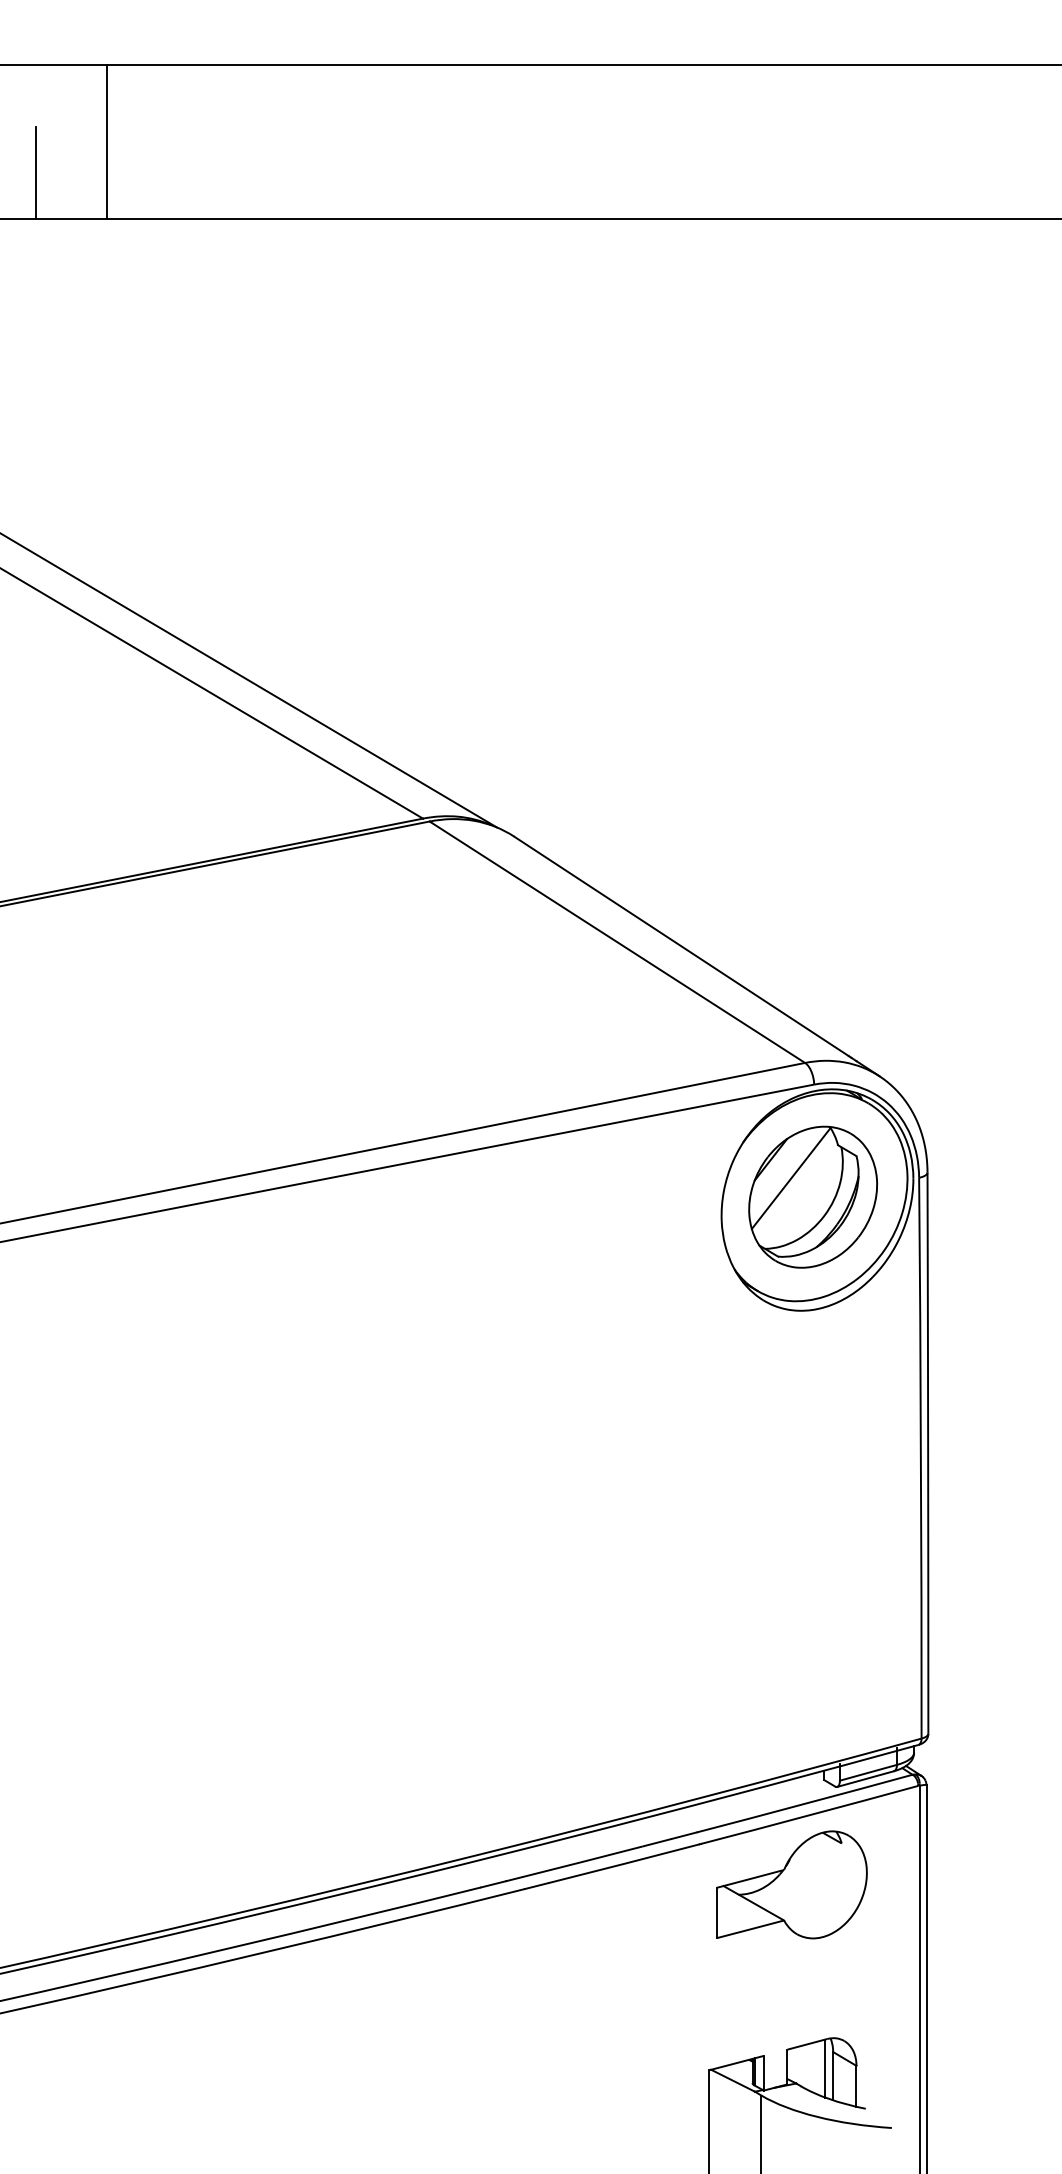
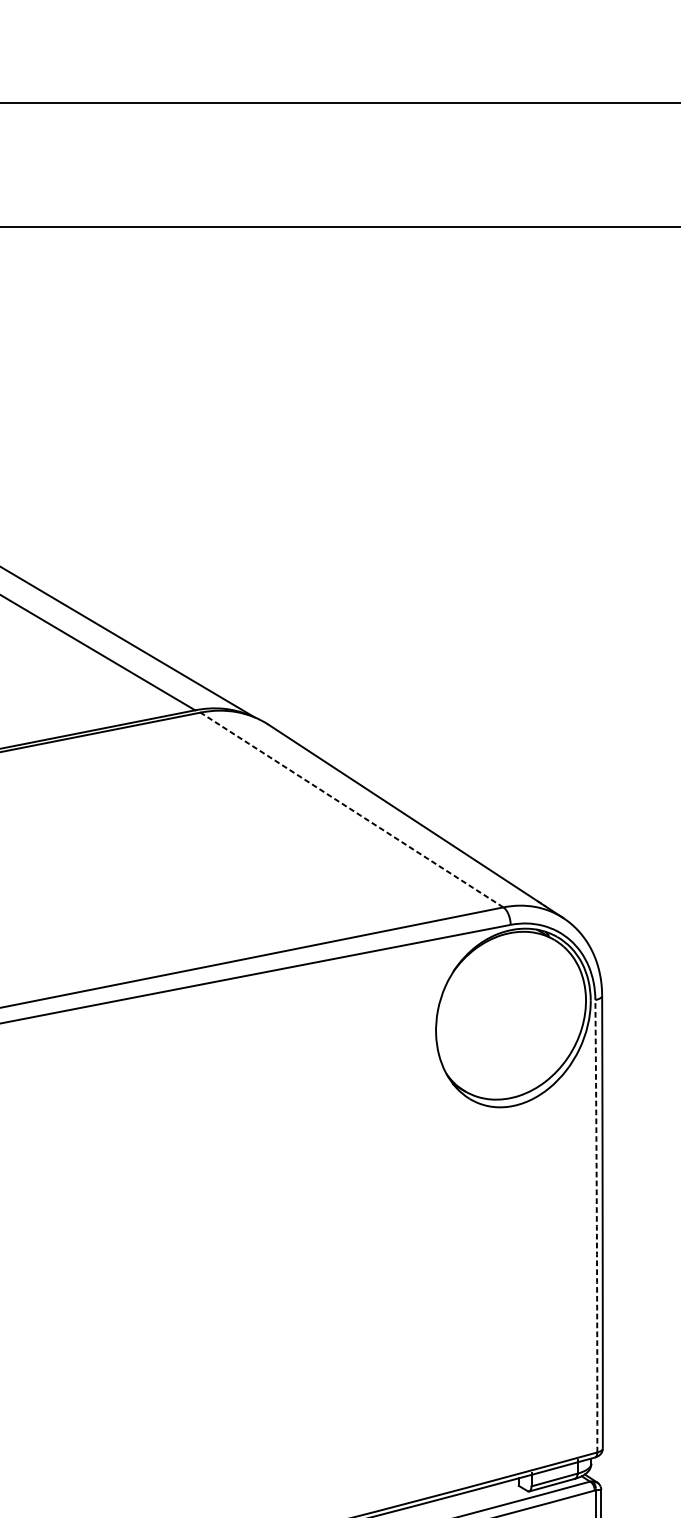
line: (616, 941) -> (351, 809), solid -> dashed
part: (812, 1196) -> (509, 1015), removed
arc: (920, 1458) -> (596, 1226), solid -> dashed

